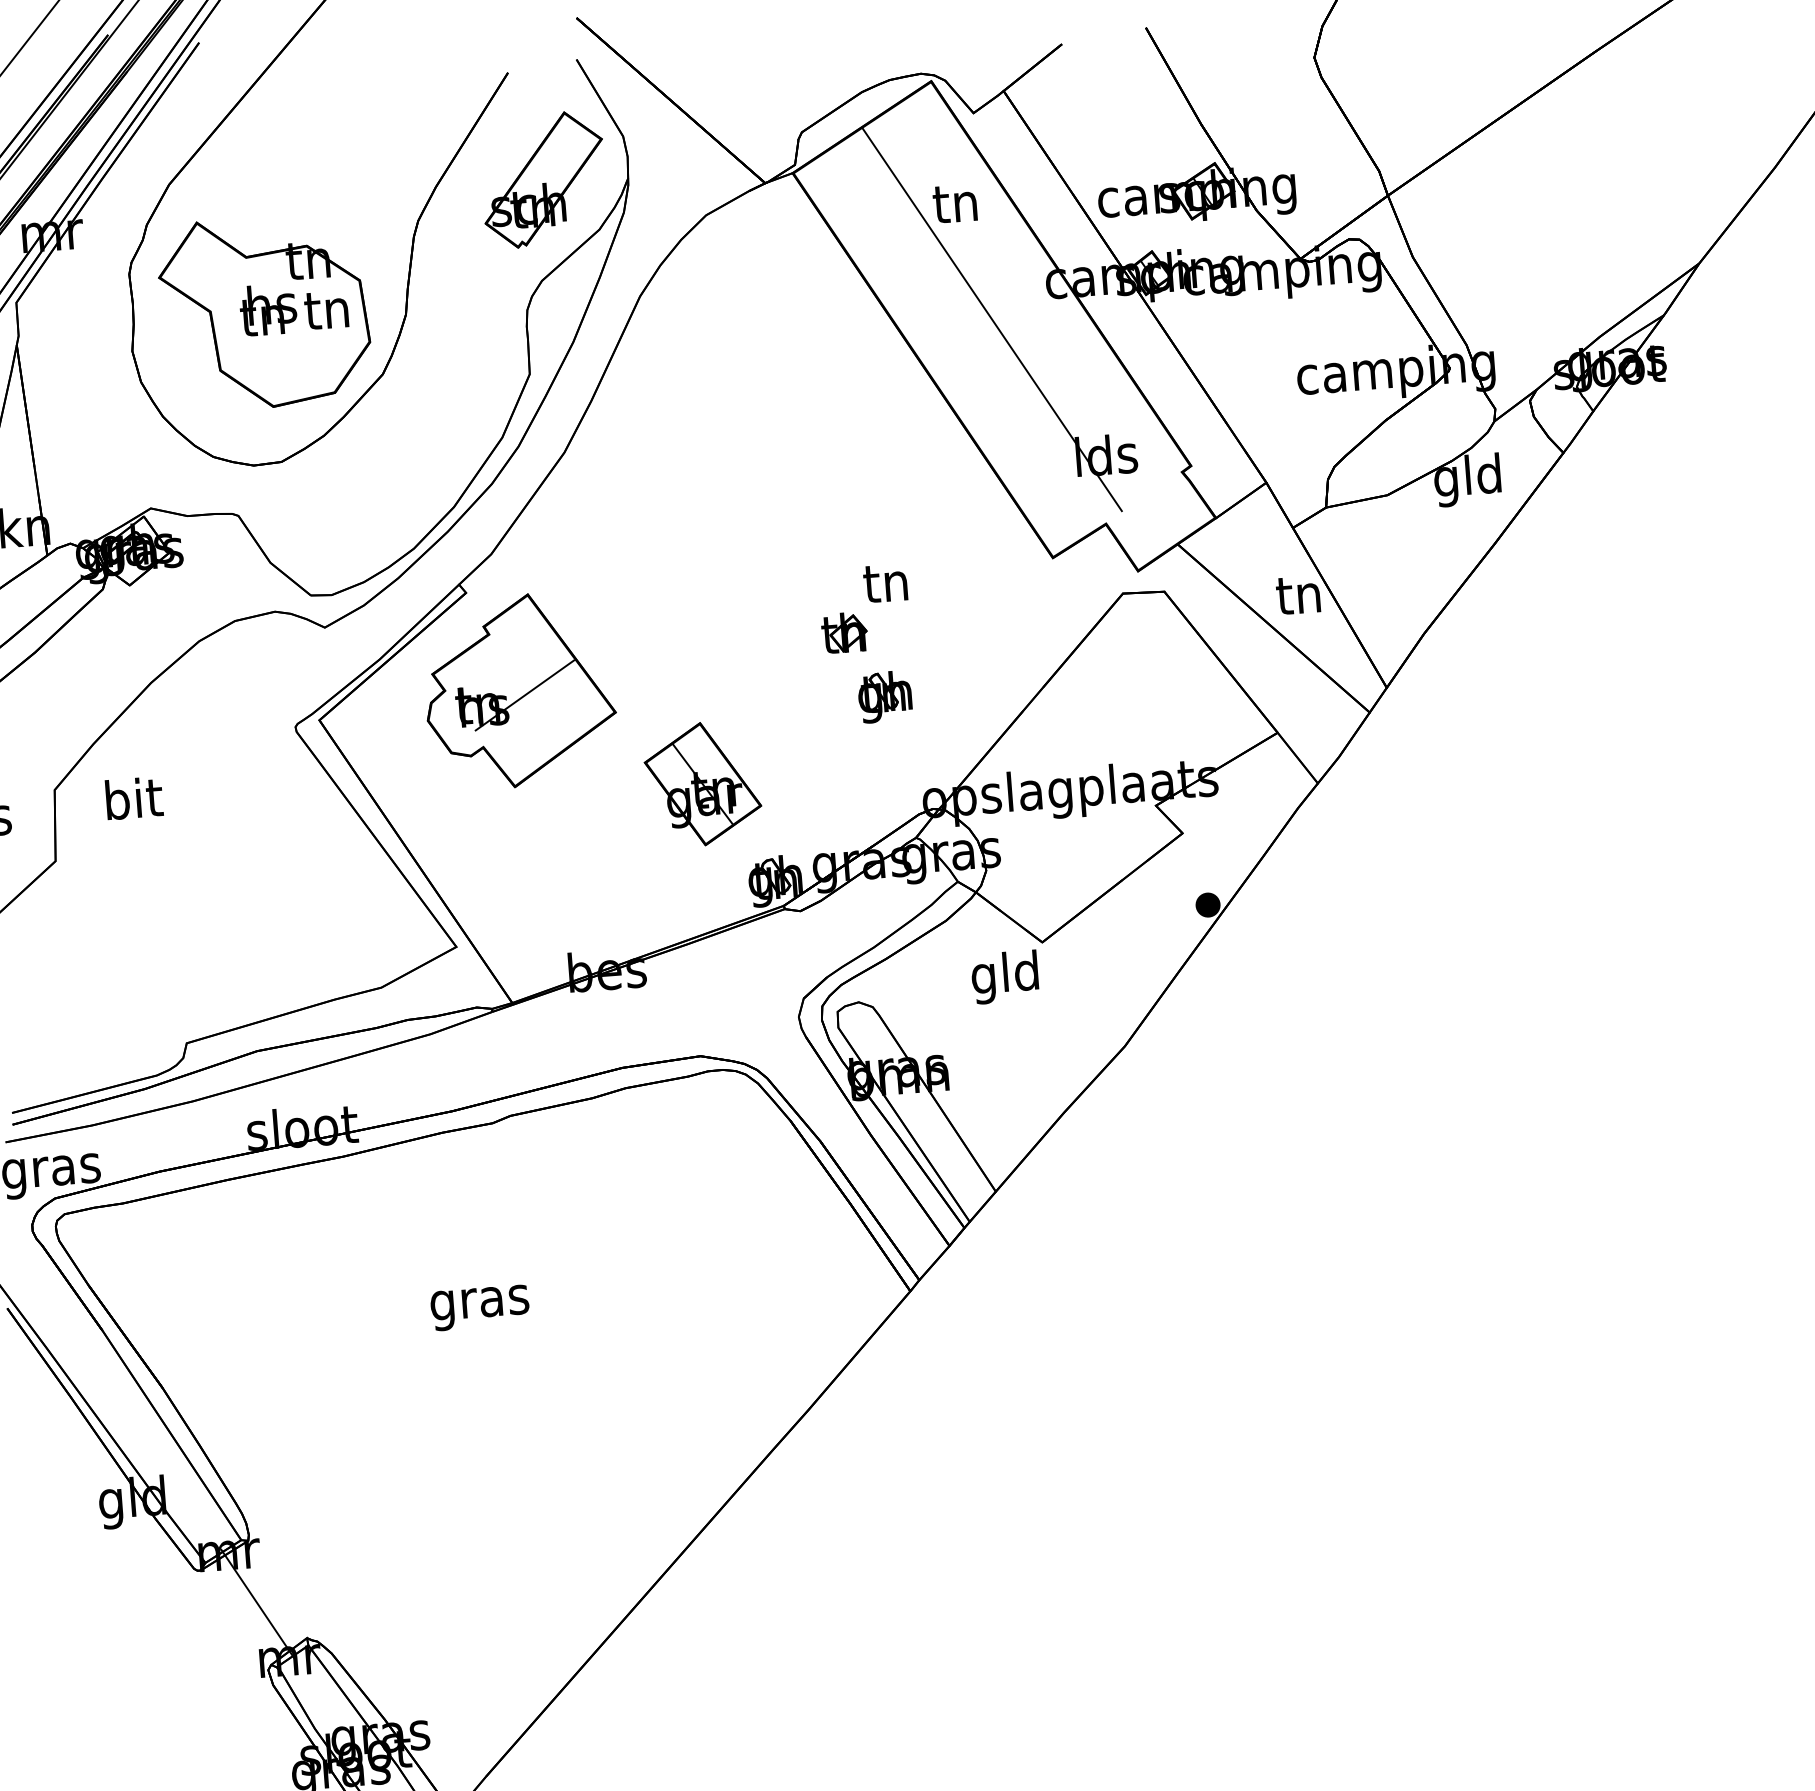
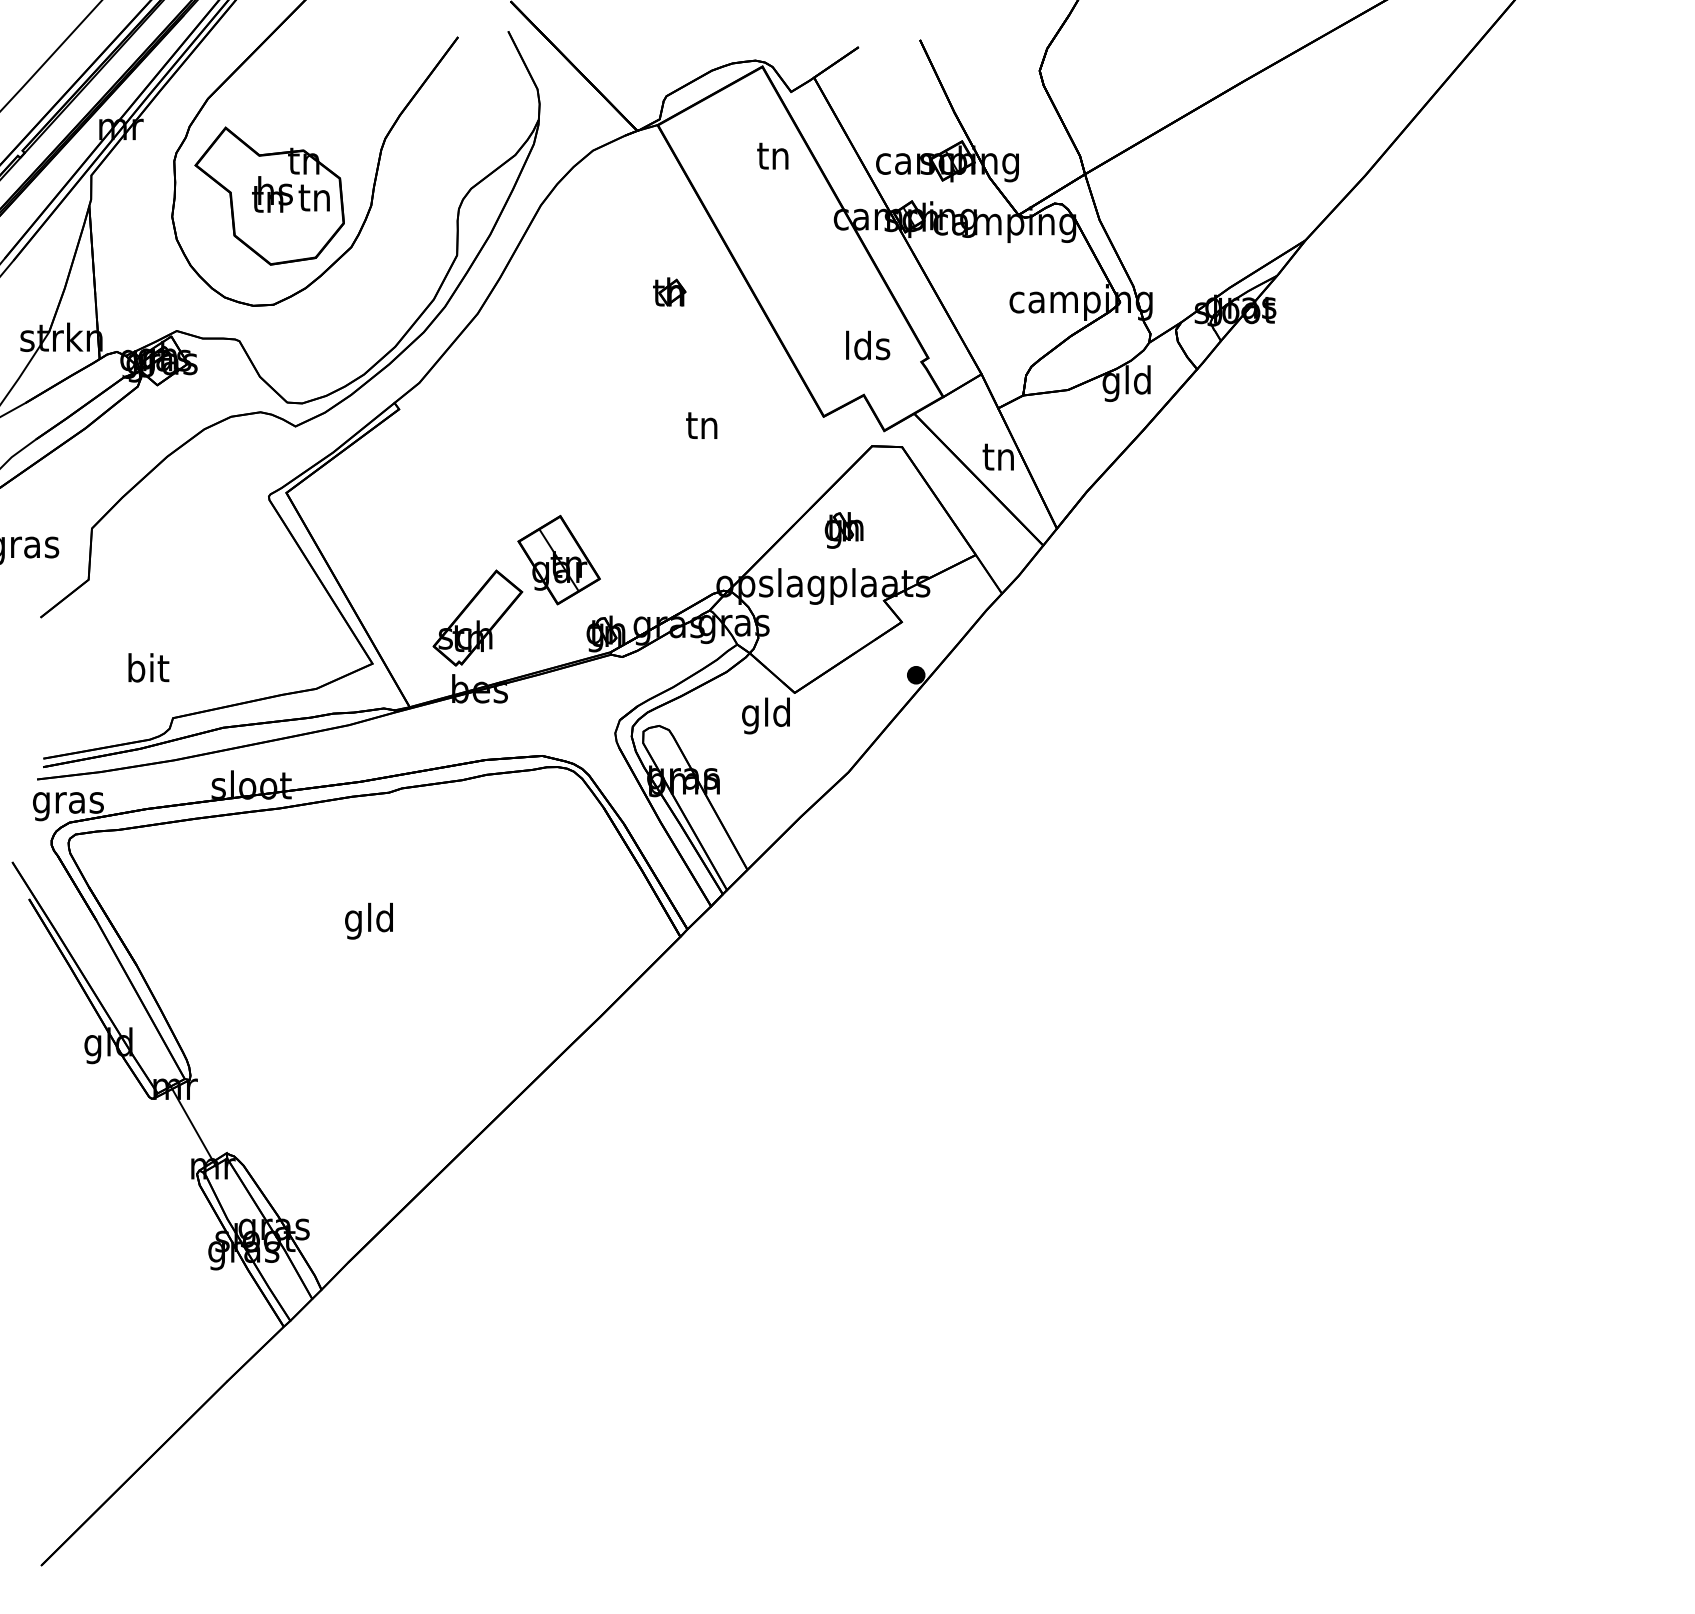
part: (543, 179) -> (477, 617), moved
line: (991, 319) -> (792, 241), removed
part: (844, 632) -> (669, 291), moved
part: (519, 690) -> (432, 482), removed
part: (884, 697) -> (843, 530), moved
text: (133, 797) -> (148, 667), moved
text: (479, 1301) -> (369, 920), gras -> gld

